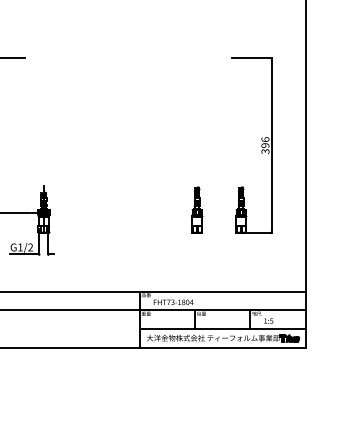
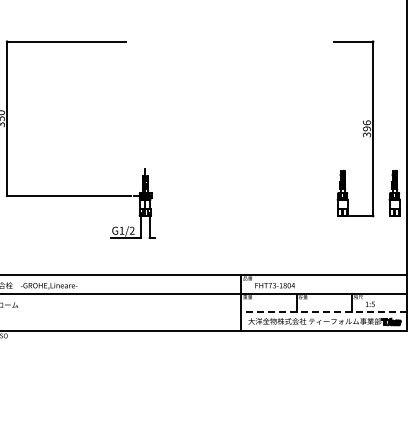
part: (196, 209) -> (394, 192), moved
line: (222, 329) -> (324, 312), solid -> dashed

